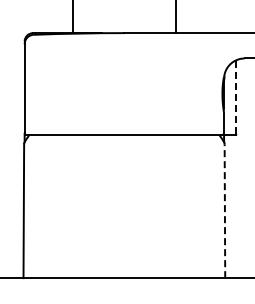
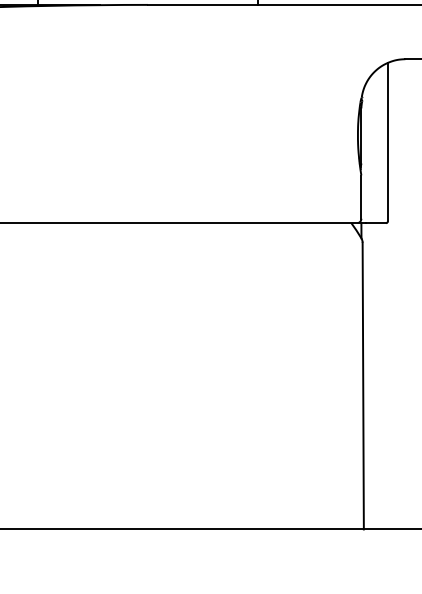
line: (236, 96) -> (388, 140), dashed -> solid
line: (224, 211) -> (362, 386), dashed -> solid

